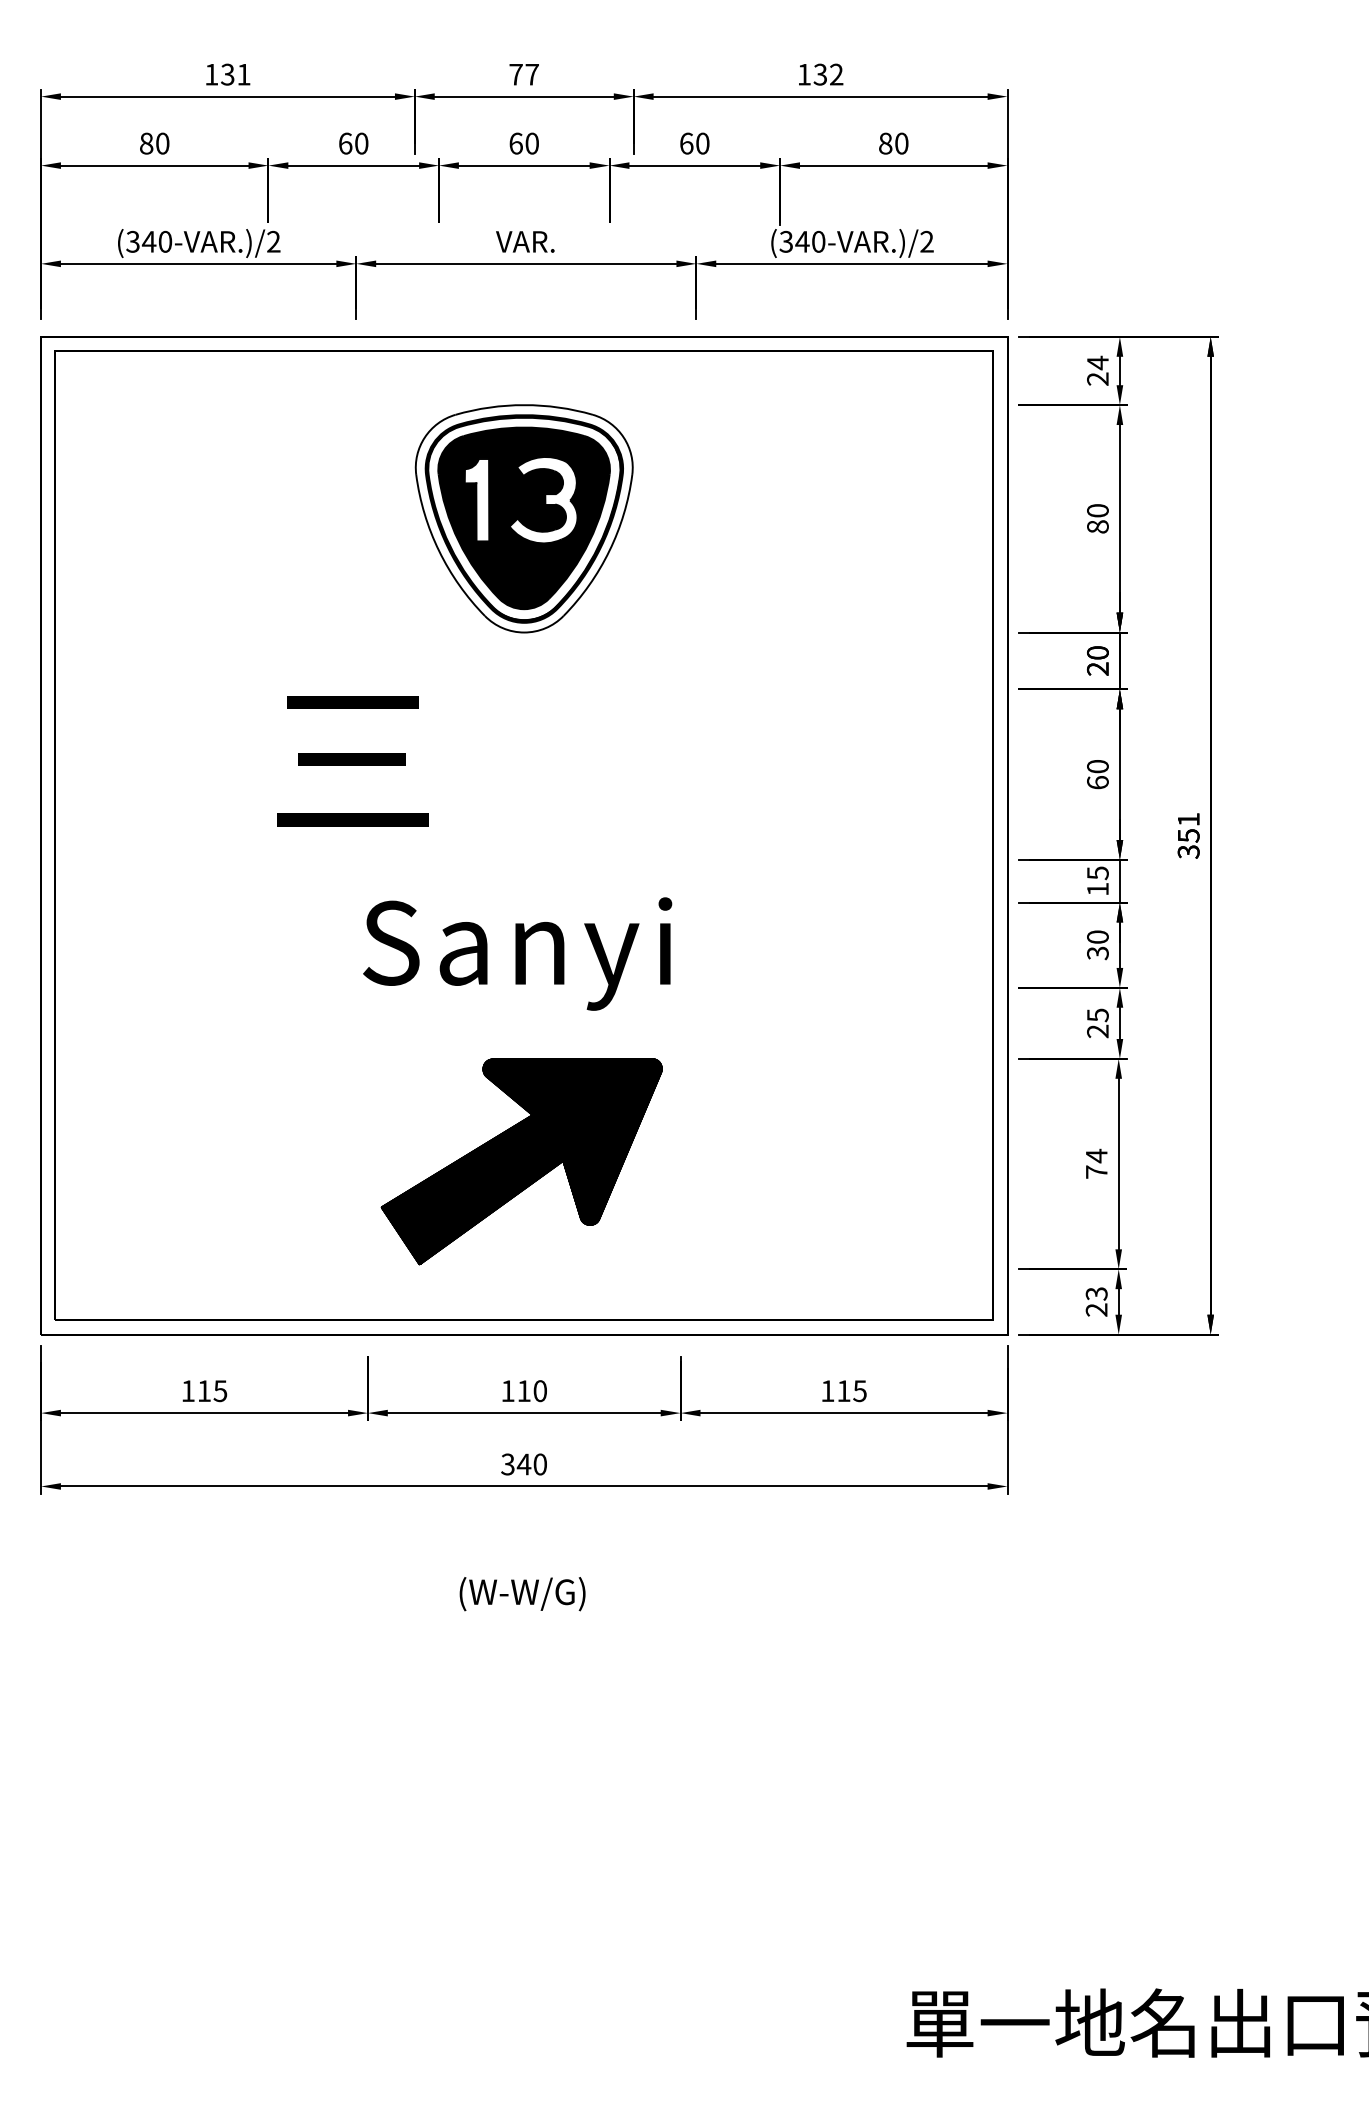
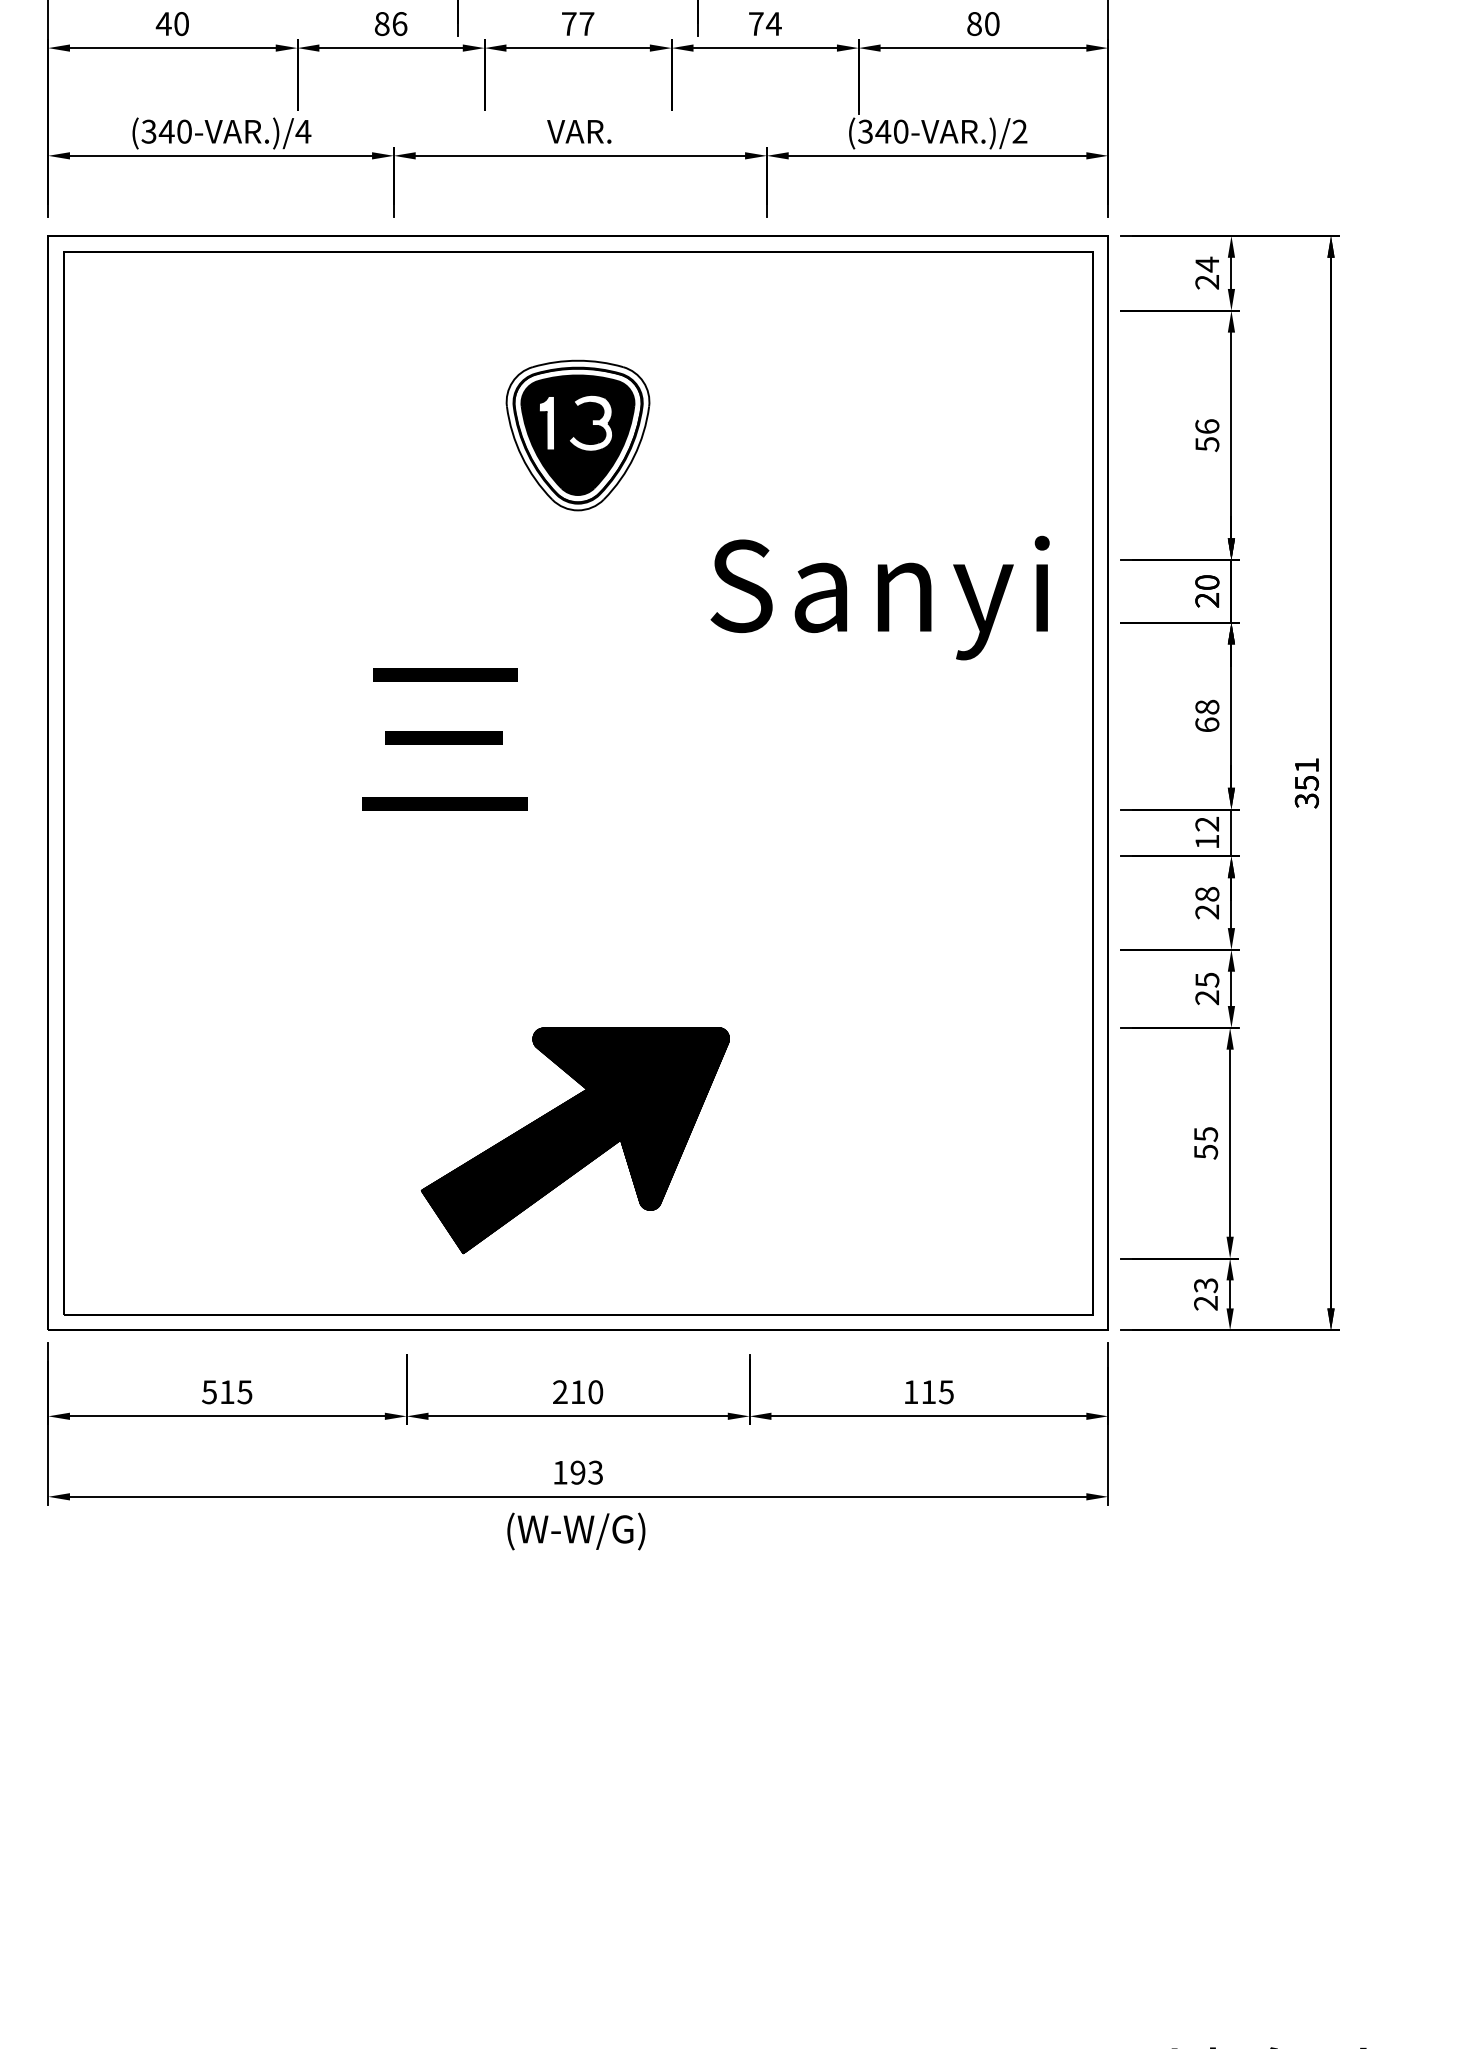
text: (146, 143) -> (163, 23), 80 -> 40
text: (353, 143) -> (390, 23), 60 -> 86
text: (523, 143) -> (577, 23), 60 -> 77
text: (694, 143) -> (764, 23), 60 -> 74
text: (273, 241) -> (303, 131), (340-VAR.)/2 -> (340-VAR.)/4
part: (523, 518) -> (577, 435), size x0.6
text: (1097, 518) -> (1206, 435), 80 -> 56
text: (352, 761) -> (444, 740), moved
text: (1097, 766) -> (1206, 707), 60 -> 68
text: (1097, 873) -> (1206, 824), 15 -> 12
text: (1097, 945) -> (1206, 903), 30 -> 28
text: (517, 953) -> (880, 597), moved
text: (1096, 1163) -> (1205, 1142), 74 -> 55
text: (507, 1390) -> (559, 1391), 110 -> 210
text: (187, 1391) -> (208, 1392), 115 -> 515
text: (523, 1464) -> (577, 1472), 340 -> 193
text: (522, 1594) -> (576, 1531), moved

